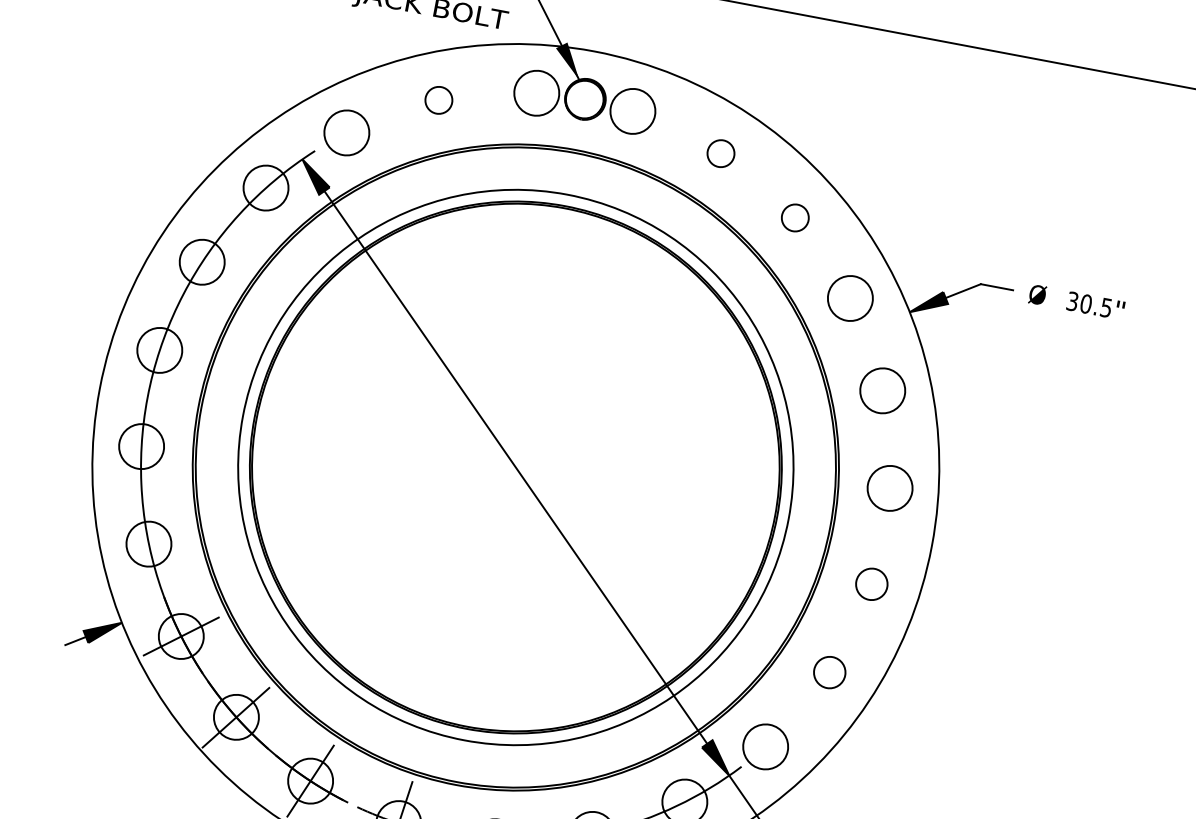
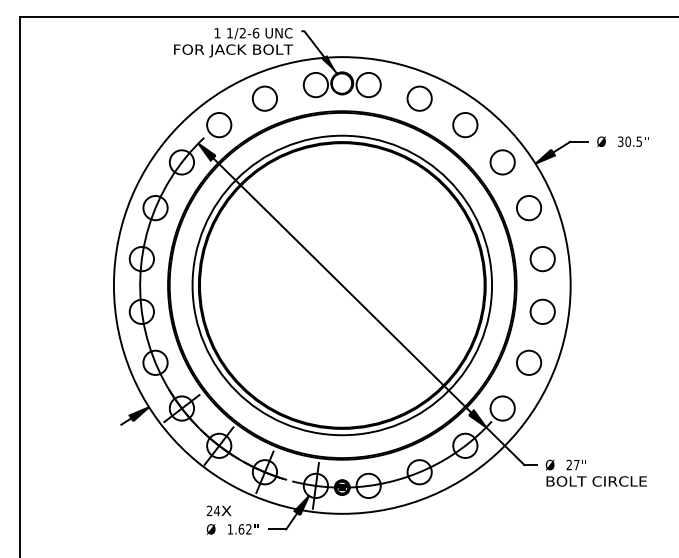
circle: (438, 100) -> (264, 98), size x1.67
circle: (720, 153) -> (419, 98), size x1.67
circle: (795, 218) -> (465, 125), size x1.67
circle: (871, 583) -> (542, 311), size x1.43
circle: (830, 672) -> (529, 362), size x1.43

